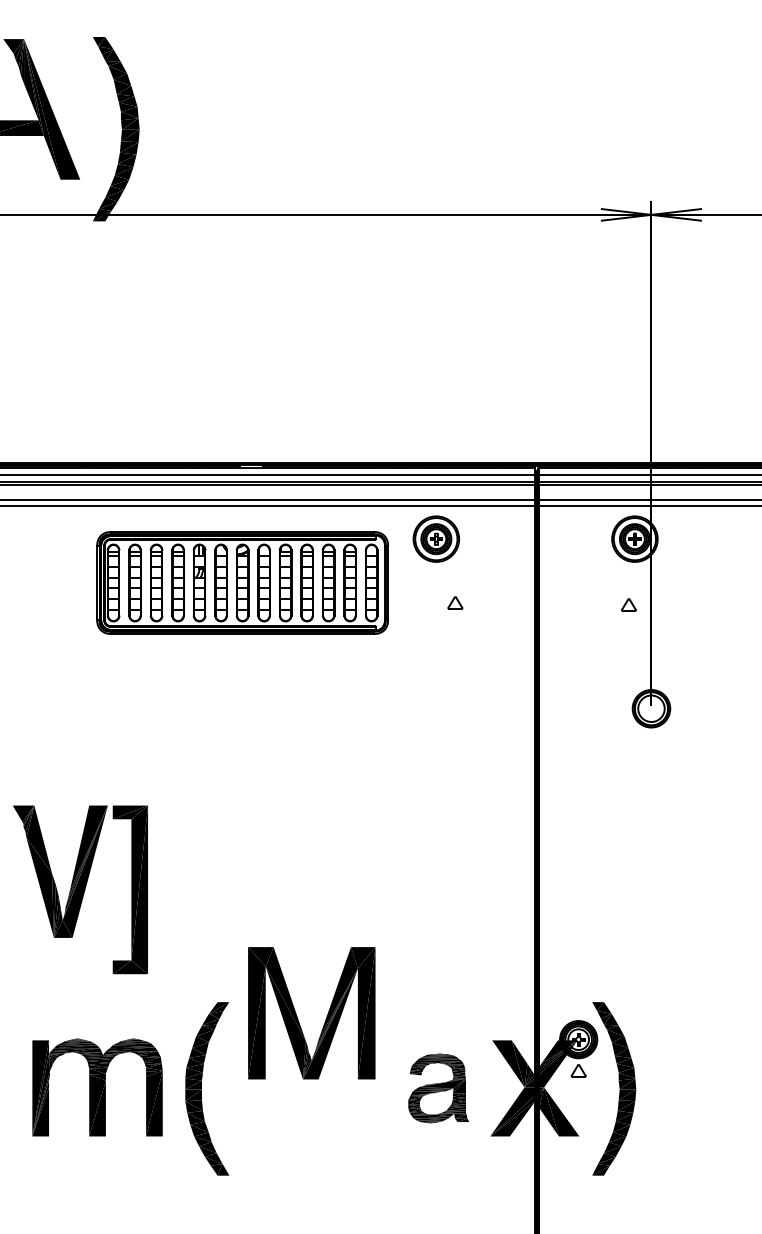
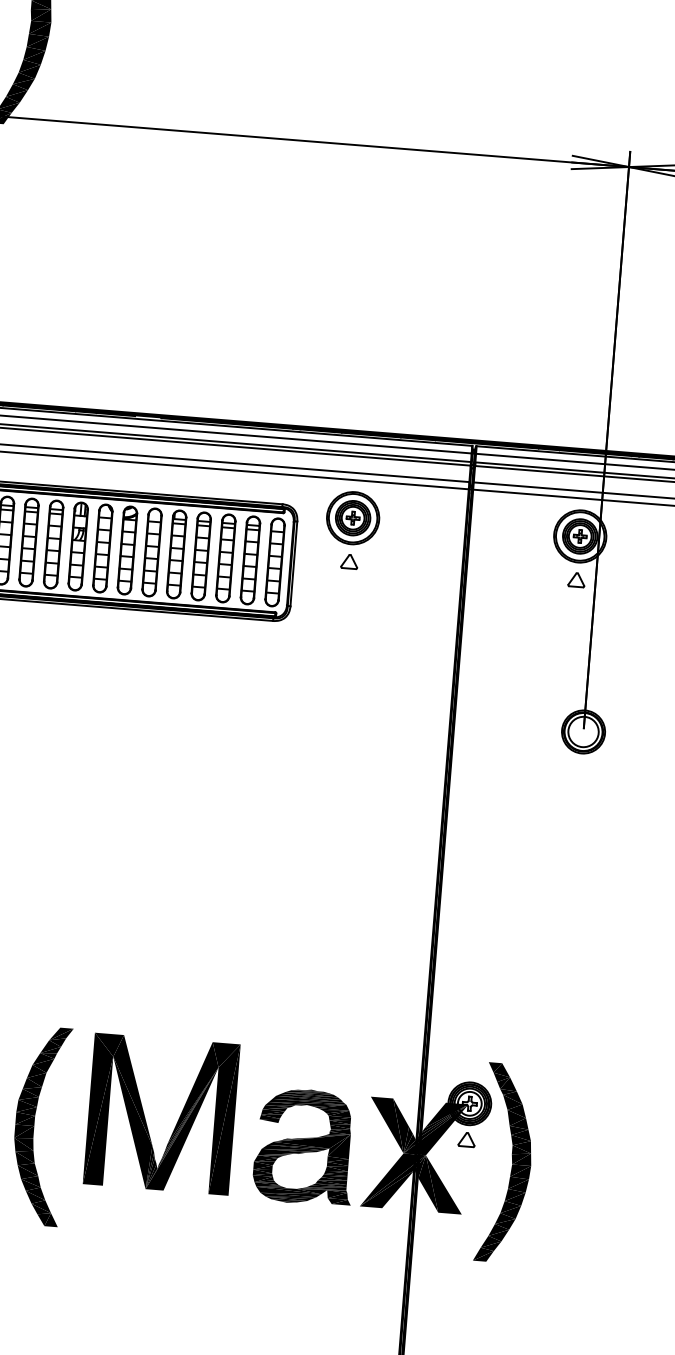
part: (455, 602) -> (349, 560), moved
part: (628, 604) -> (576, 579), moved
part: (298, 1018) -> (146, 1119), moved
part: (438, 1088) -> (304, 1146), size x1.43

